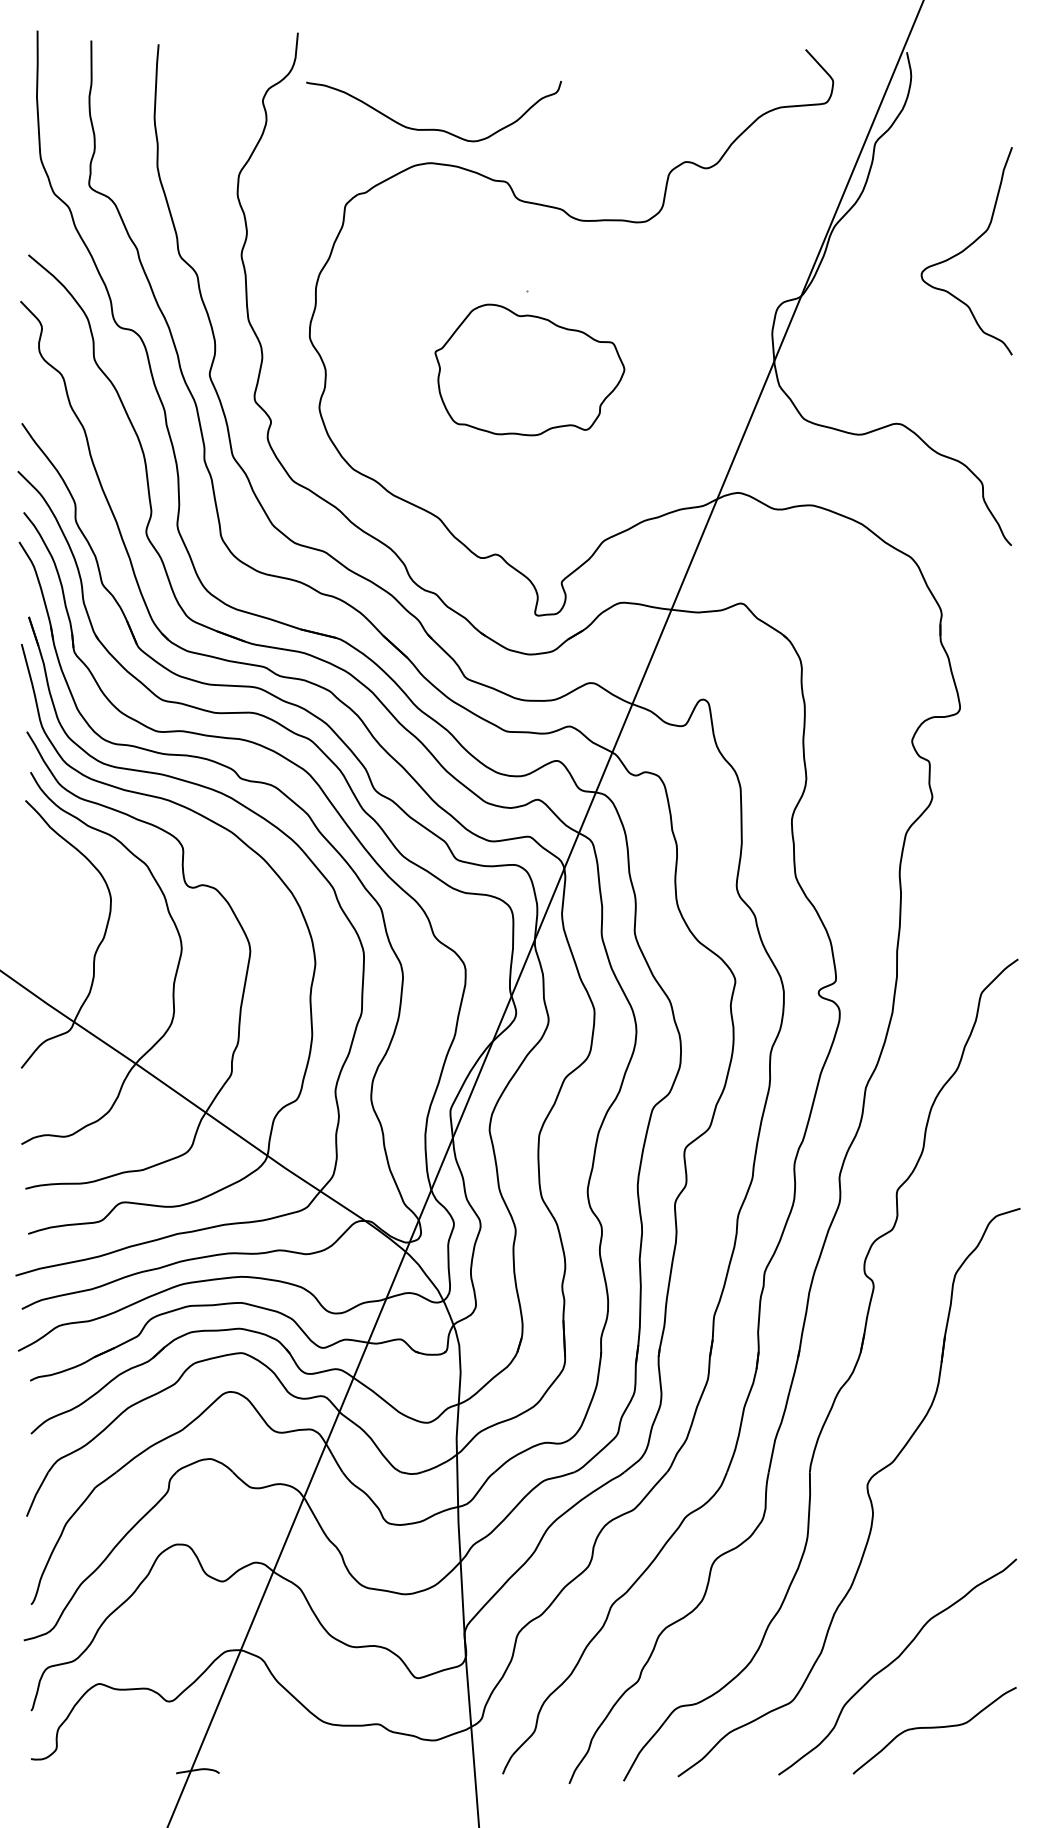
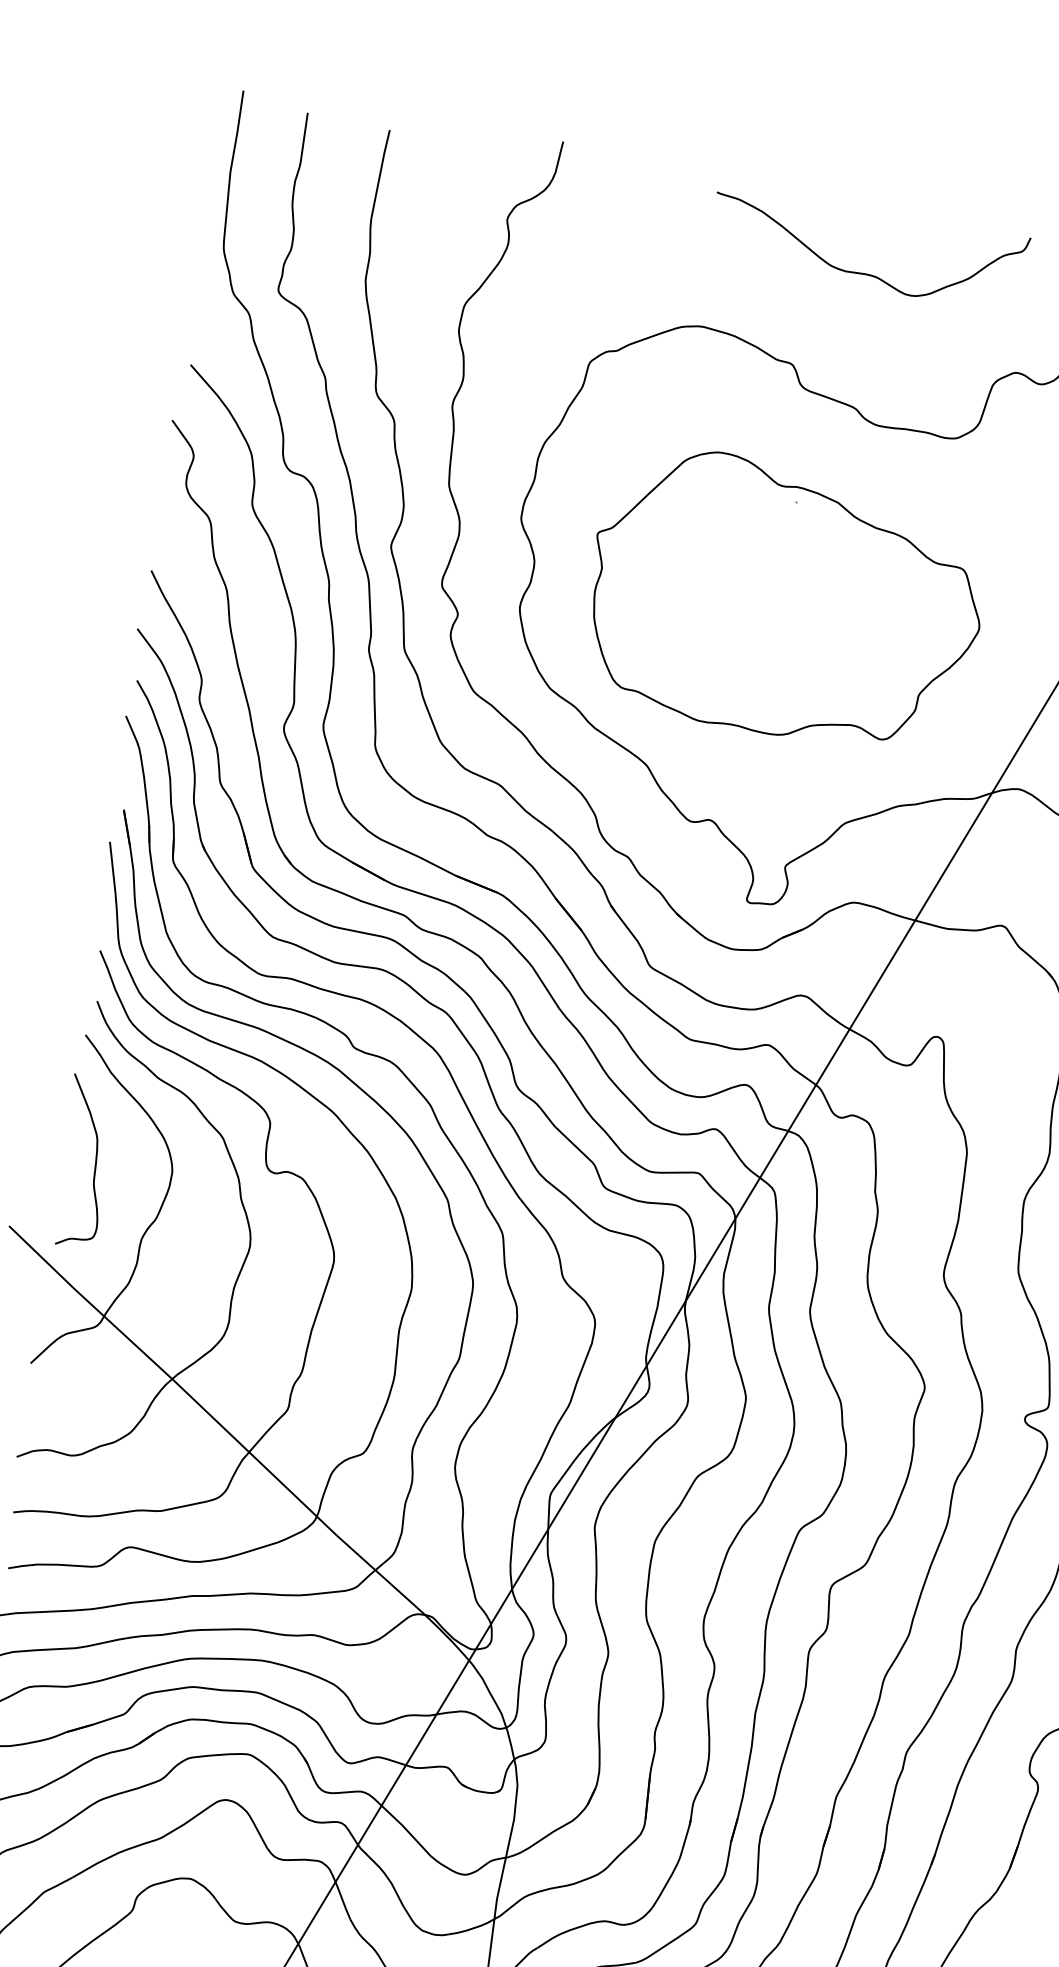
curve: (433, 128) -> (864, 272), moved
part: (529, 369) -> (785, 598), size x1.67
curve: (48, 901) -> (95, 1163), added

